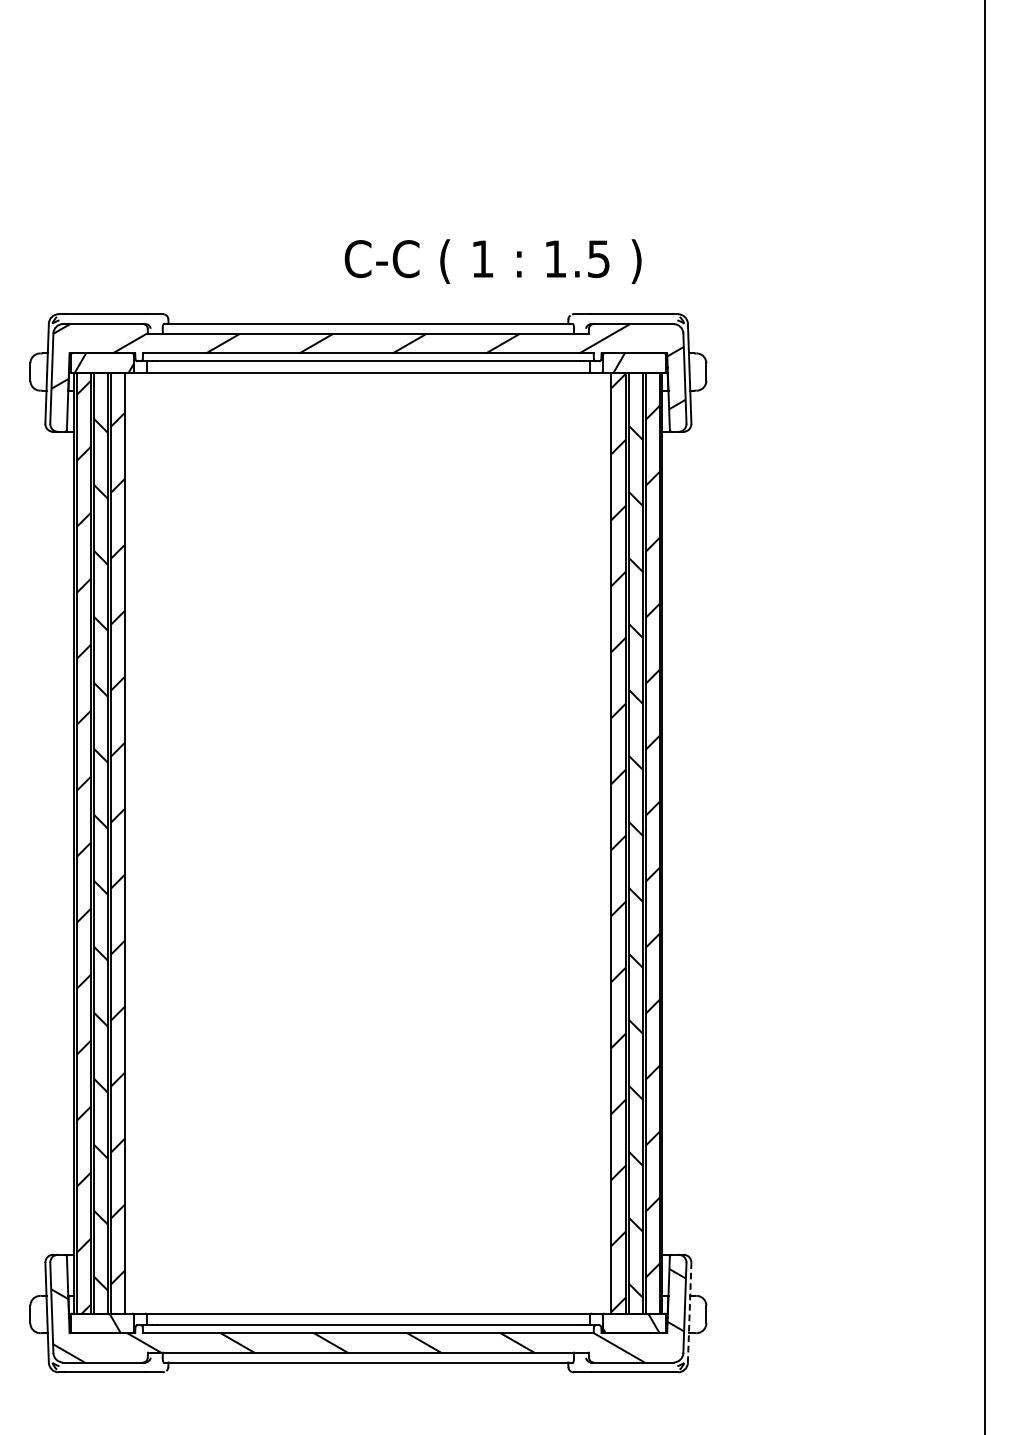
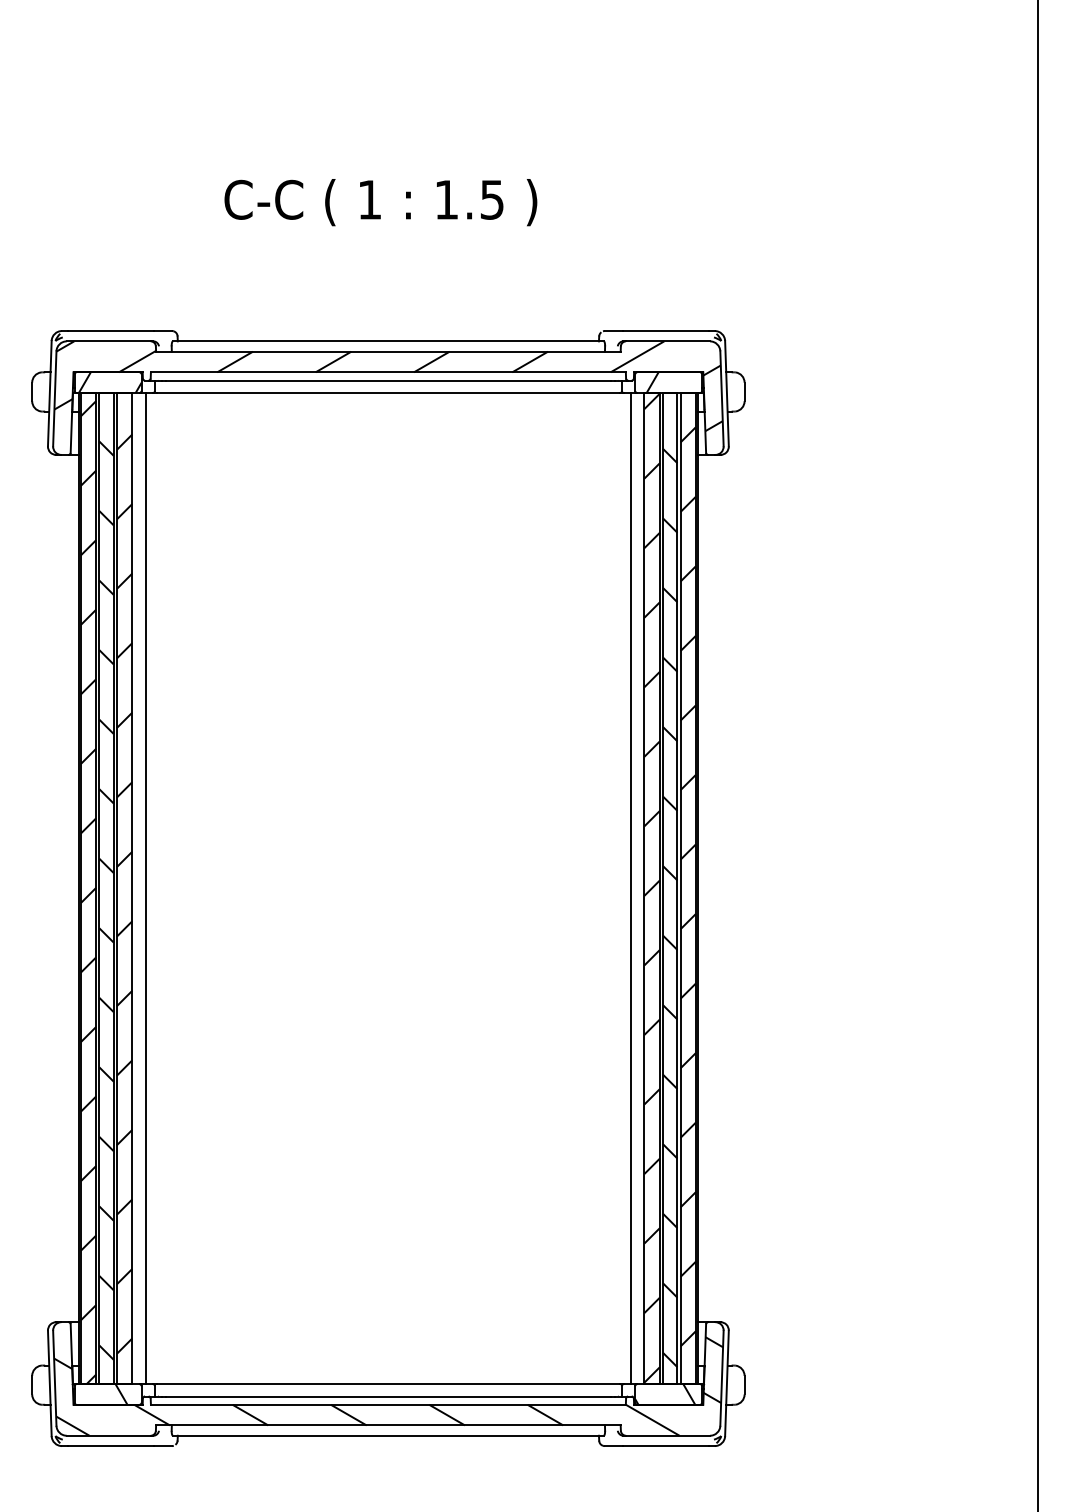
text: (492, 261) -> (380, 202), moved
line: (137, 843) -> (145, 888), added
line: (599, 843) -> (631, 888), added
line: (689, 1312) -> (726, 1383), dashed -> solid

